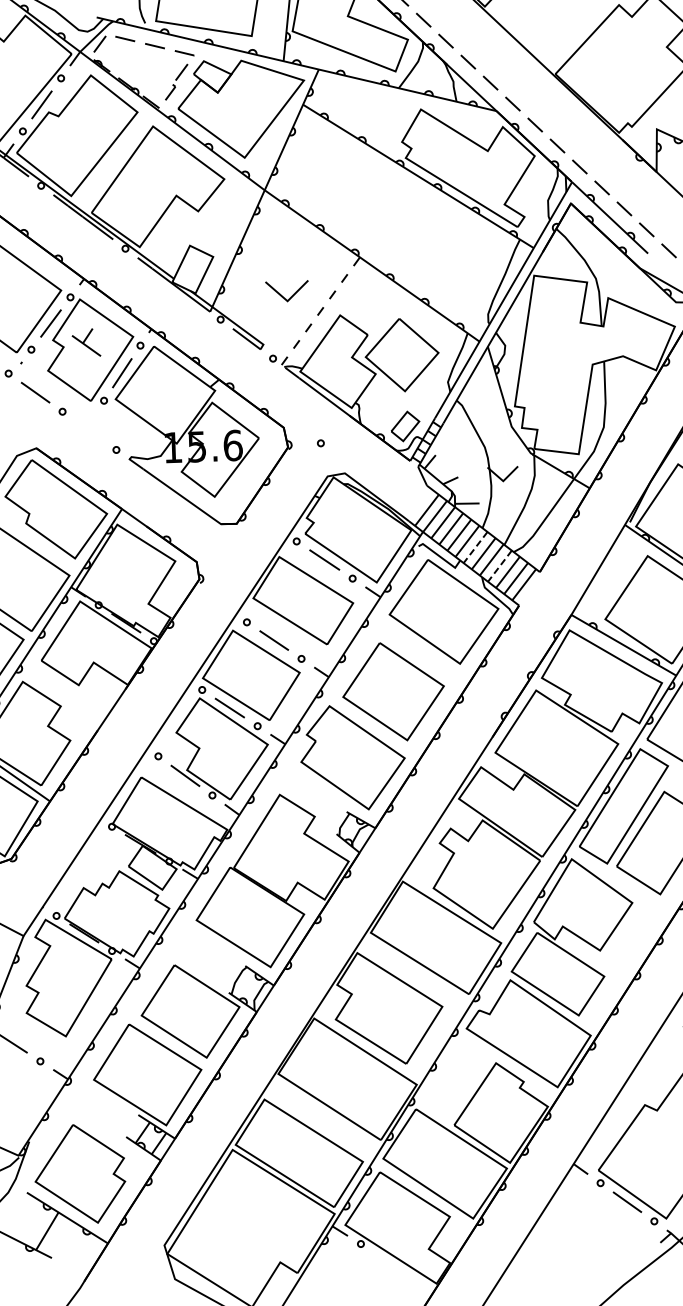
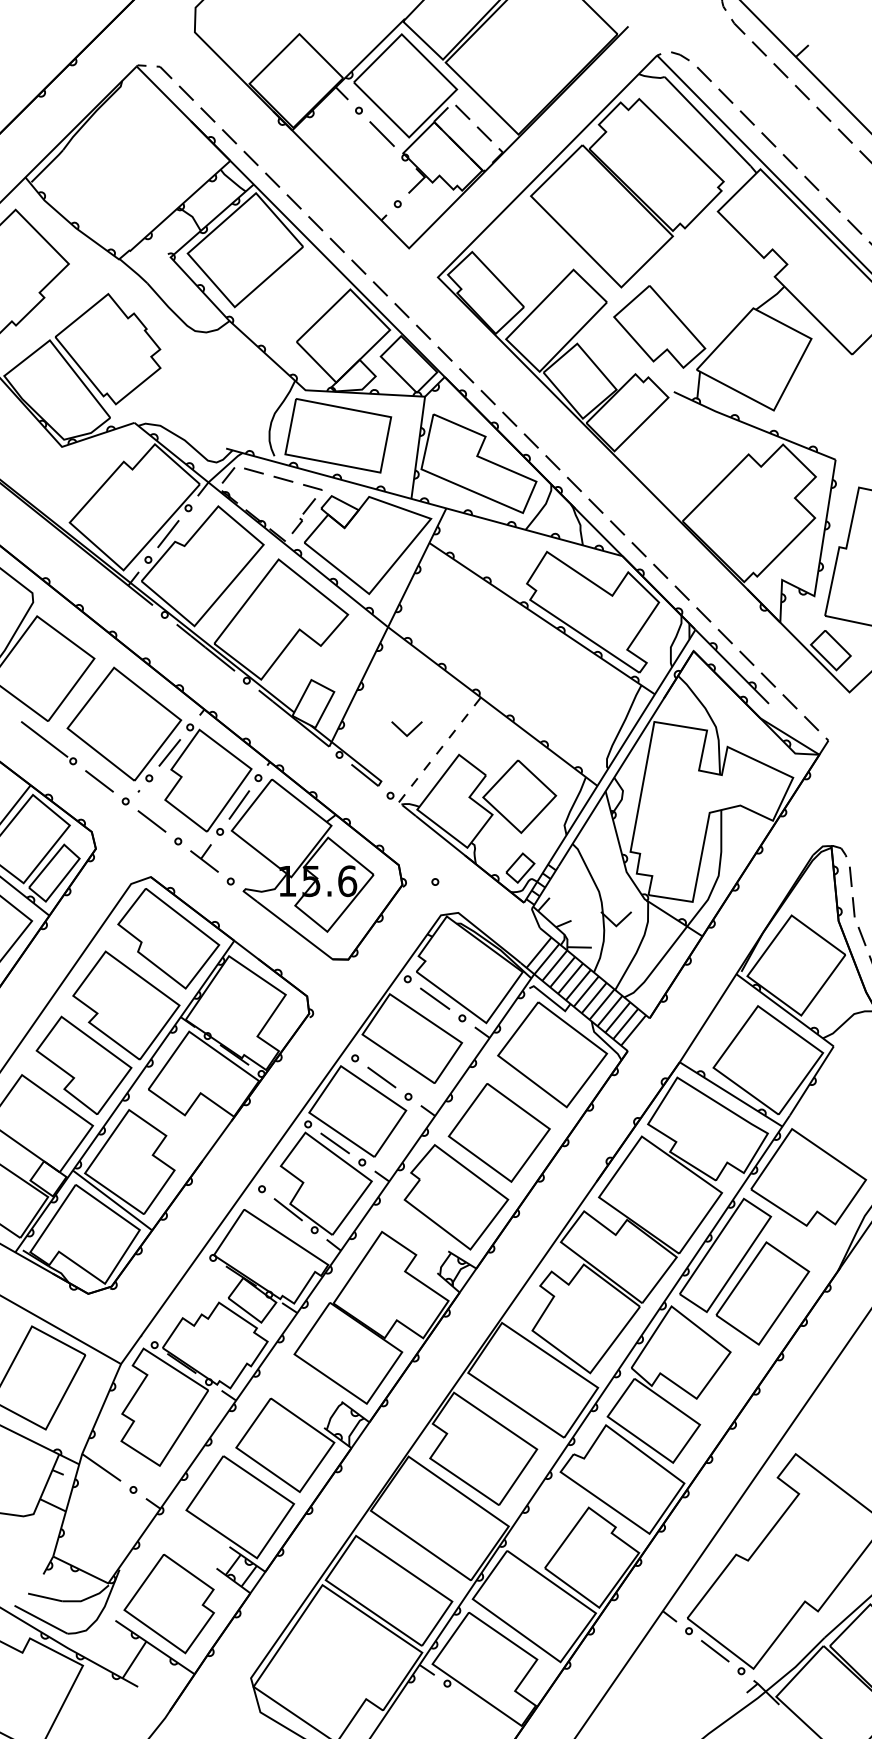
part: (286, 290) -> (406, 728), size x0.71
part: (86, 342) -> (204, 858), moved
line: (475, 547) -> (586, 991), dashed -> solid
line: (500, 566) -> (610, 1011), dashed -> solid

